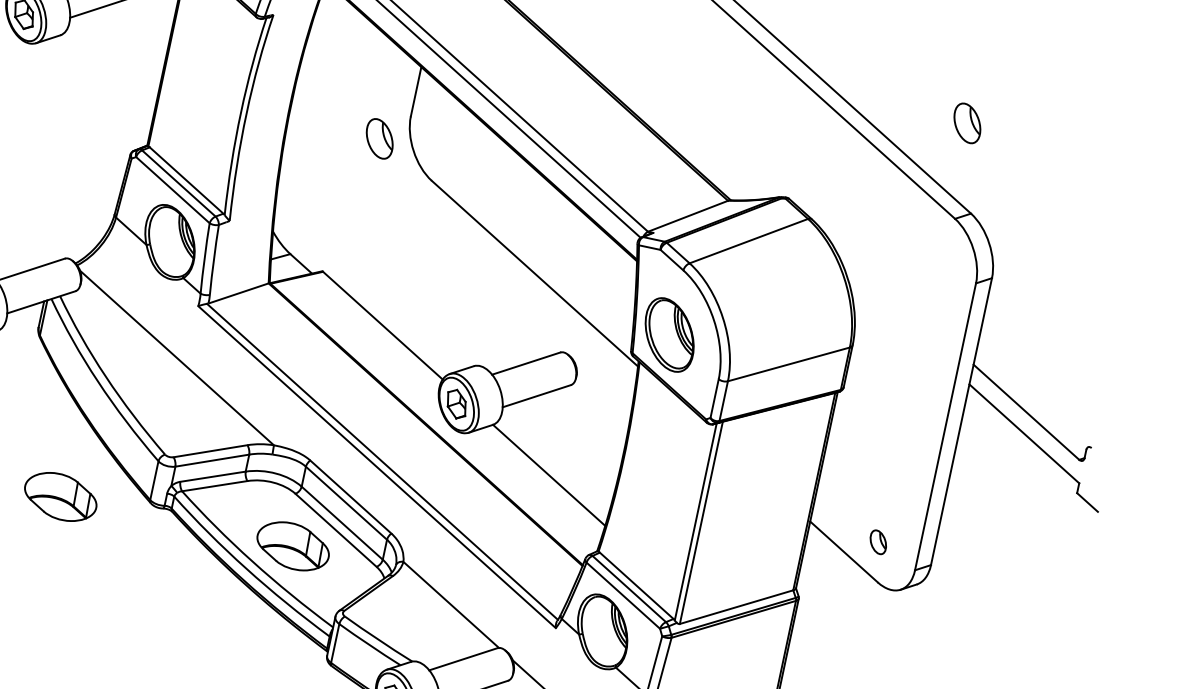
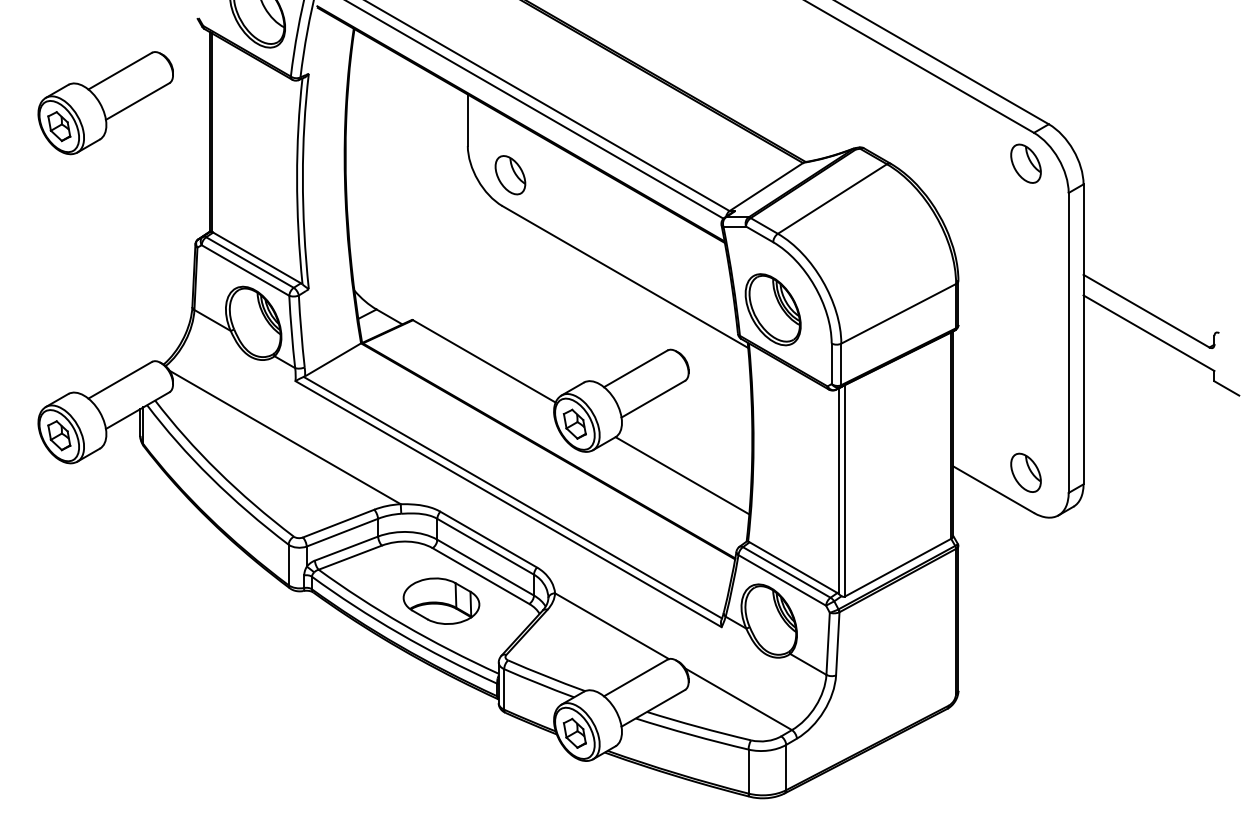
part: (966, 123) -> (1025, 163), moved
part: (379, 139) -> (510, 175), moved
part: (60, 496) -> (198, 600), removed
part: (877, 541) -> (1025, 472), size x1.67

